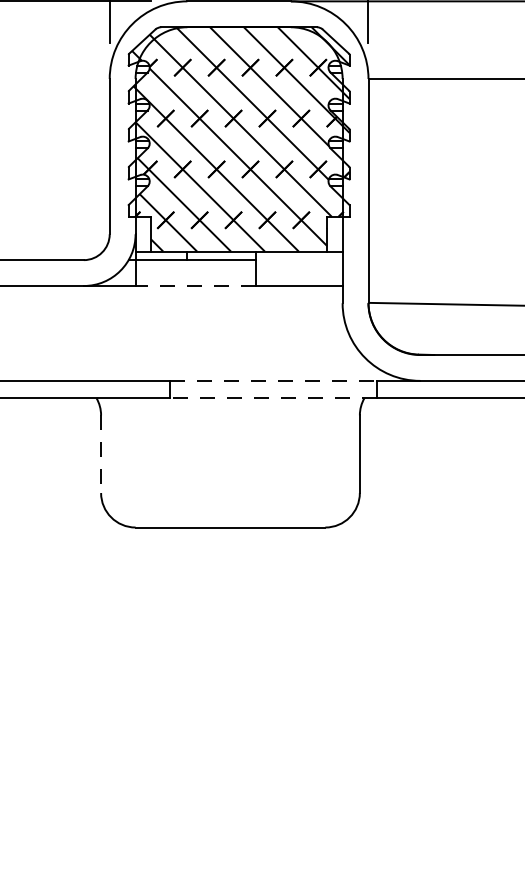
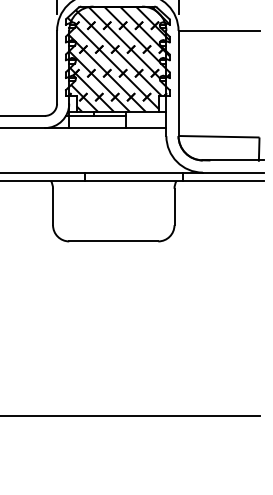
line: (195, 286) -> (97, 128), dashed -> solid
line: (274, 380) -> (134, 172), dashed -> solid
line: (274, 397) -> (134, 180), dashed -> solid
line: (102, 455) -> (53, 207), dashed -> solid

